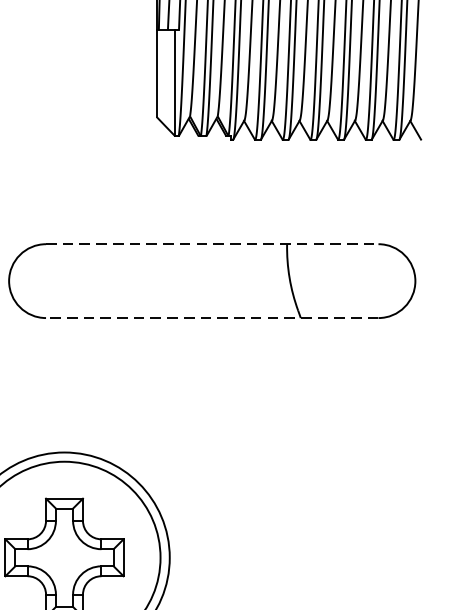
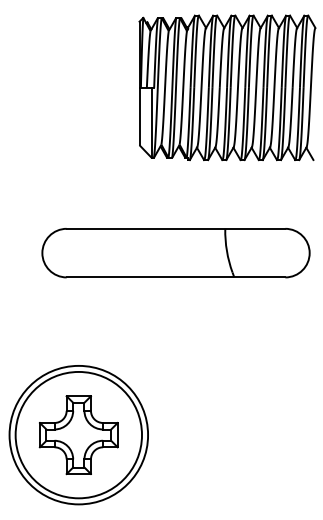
line: (212, 243) -> (176, 228), dashed -> solid
line: (211, 318) -> (175, 277), dashed -> solid

